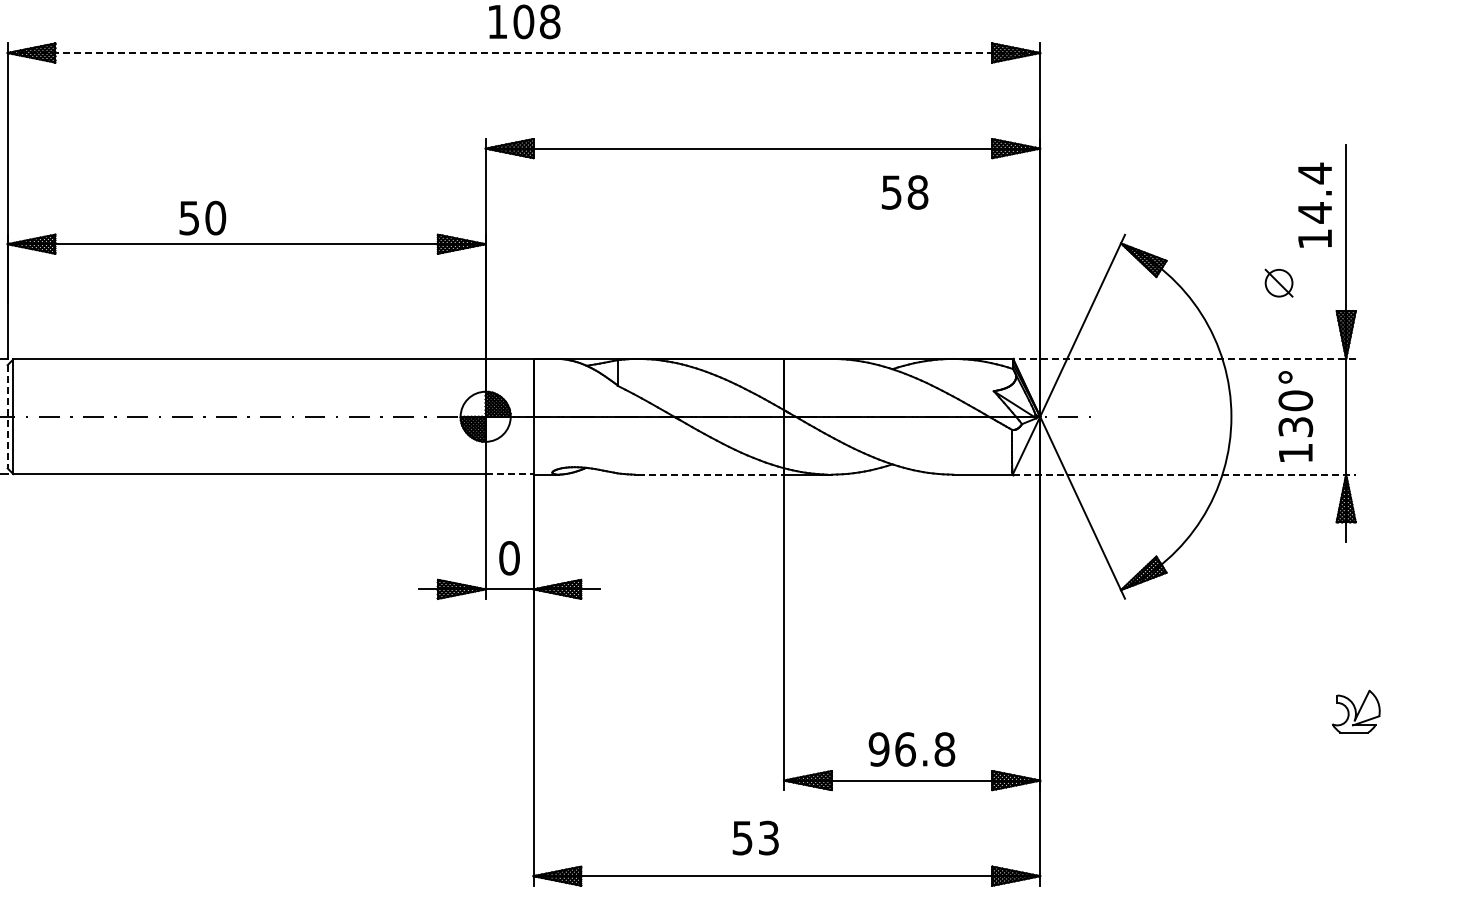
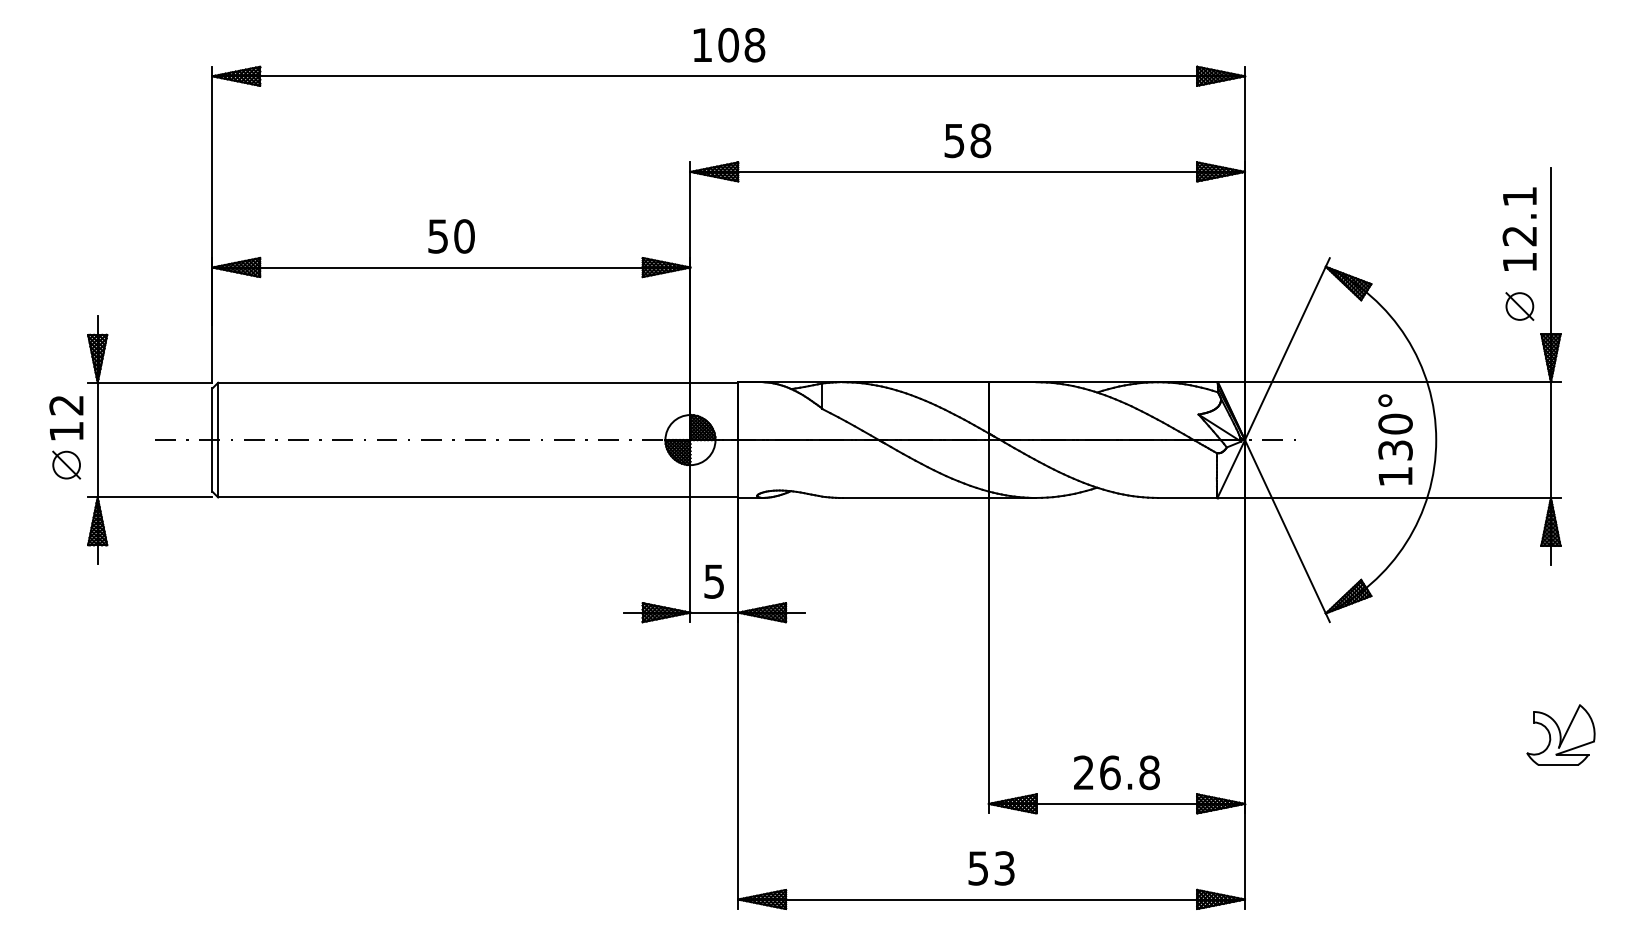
line: (524, 53) -> (729, 76), dashed -> solid
text: (904, 192) -> (967, 140), moved
text: (1314, 193) -> (1519, 216), 14.4 -> 12.1
text: (202, 218) -> (451, 236), moved
part: (1278, 283) -> (1519, 306), moved
line: (1183, 359) -> (1388, 382), dashed -> solid
text: (1295, 416) -> (1395, 439), moved
line: (7, 417) -> (212, 440), dashed -> solid
line: (509, 474) -> (714, 497), dashed -> solid
line: (710, 474) -> (915, 497), dashed -> solid
line: (1184, 474) -> (1389, 497), dashed -> solid
text: (509, 558) -> (714, 581), 0 -> 5
part: (1355, 711) -> (1560, 734), size x1.43
text: (878, 749) -> (1083, 772), 96.8 -> 26.8
text: (755, 838) -> (991, 868), moved

